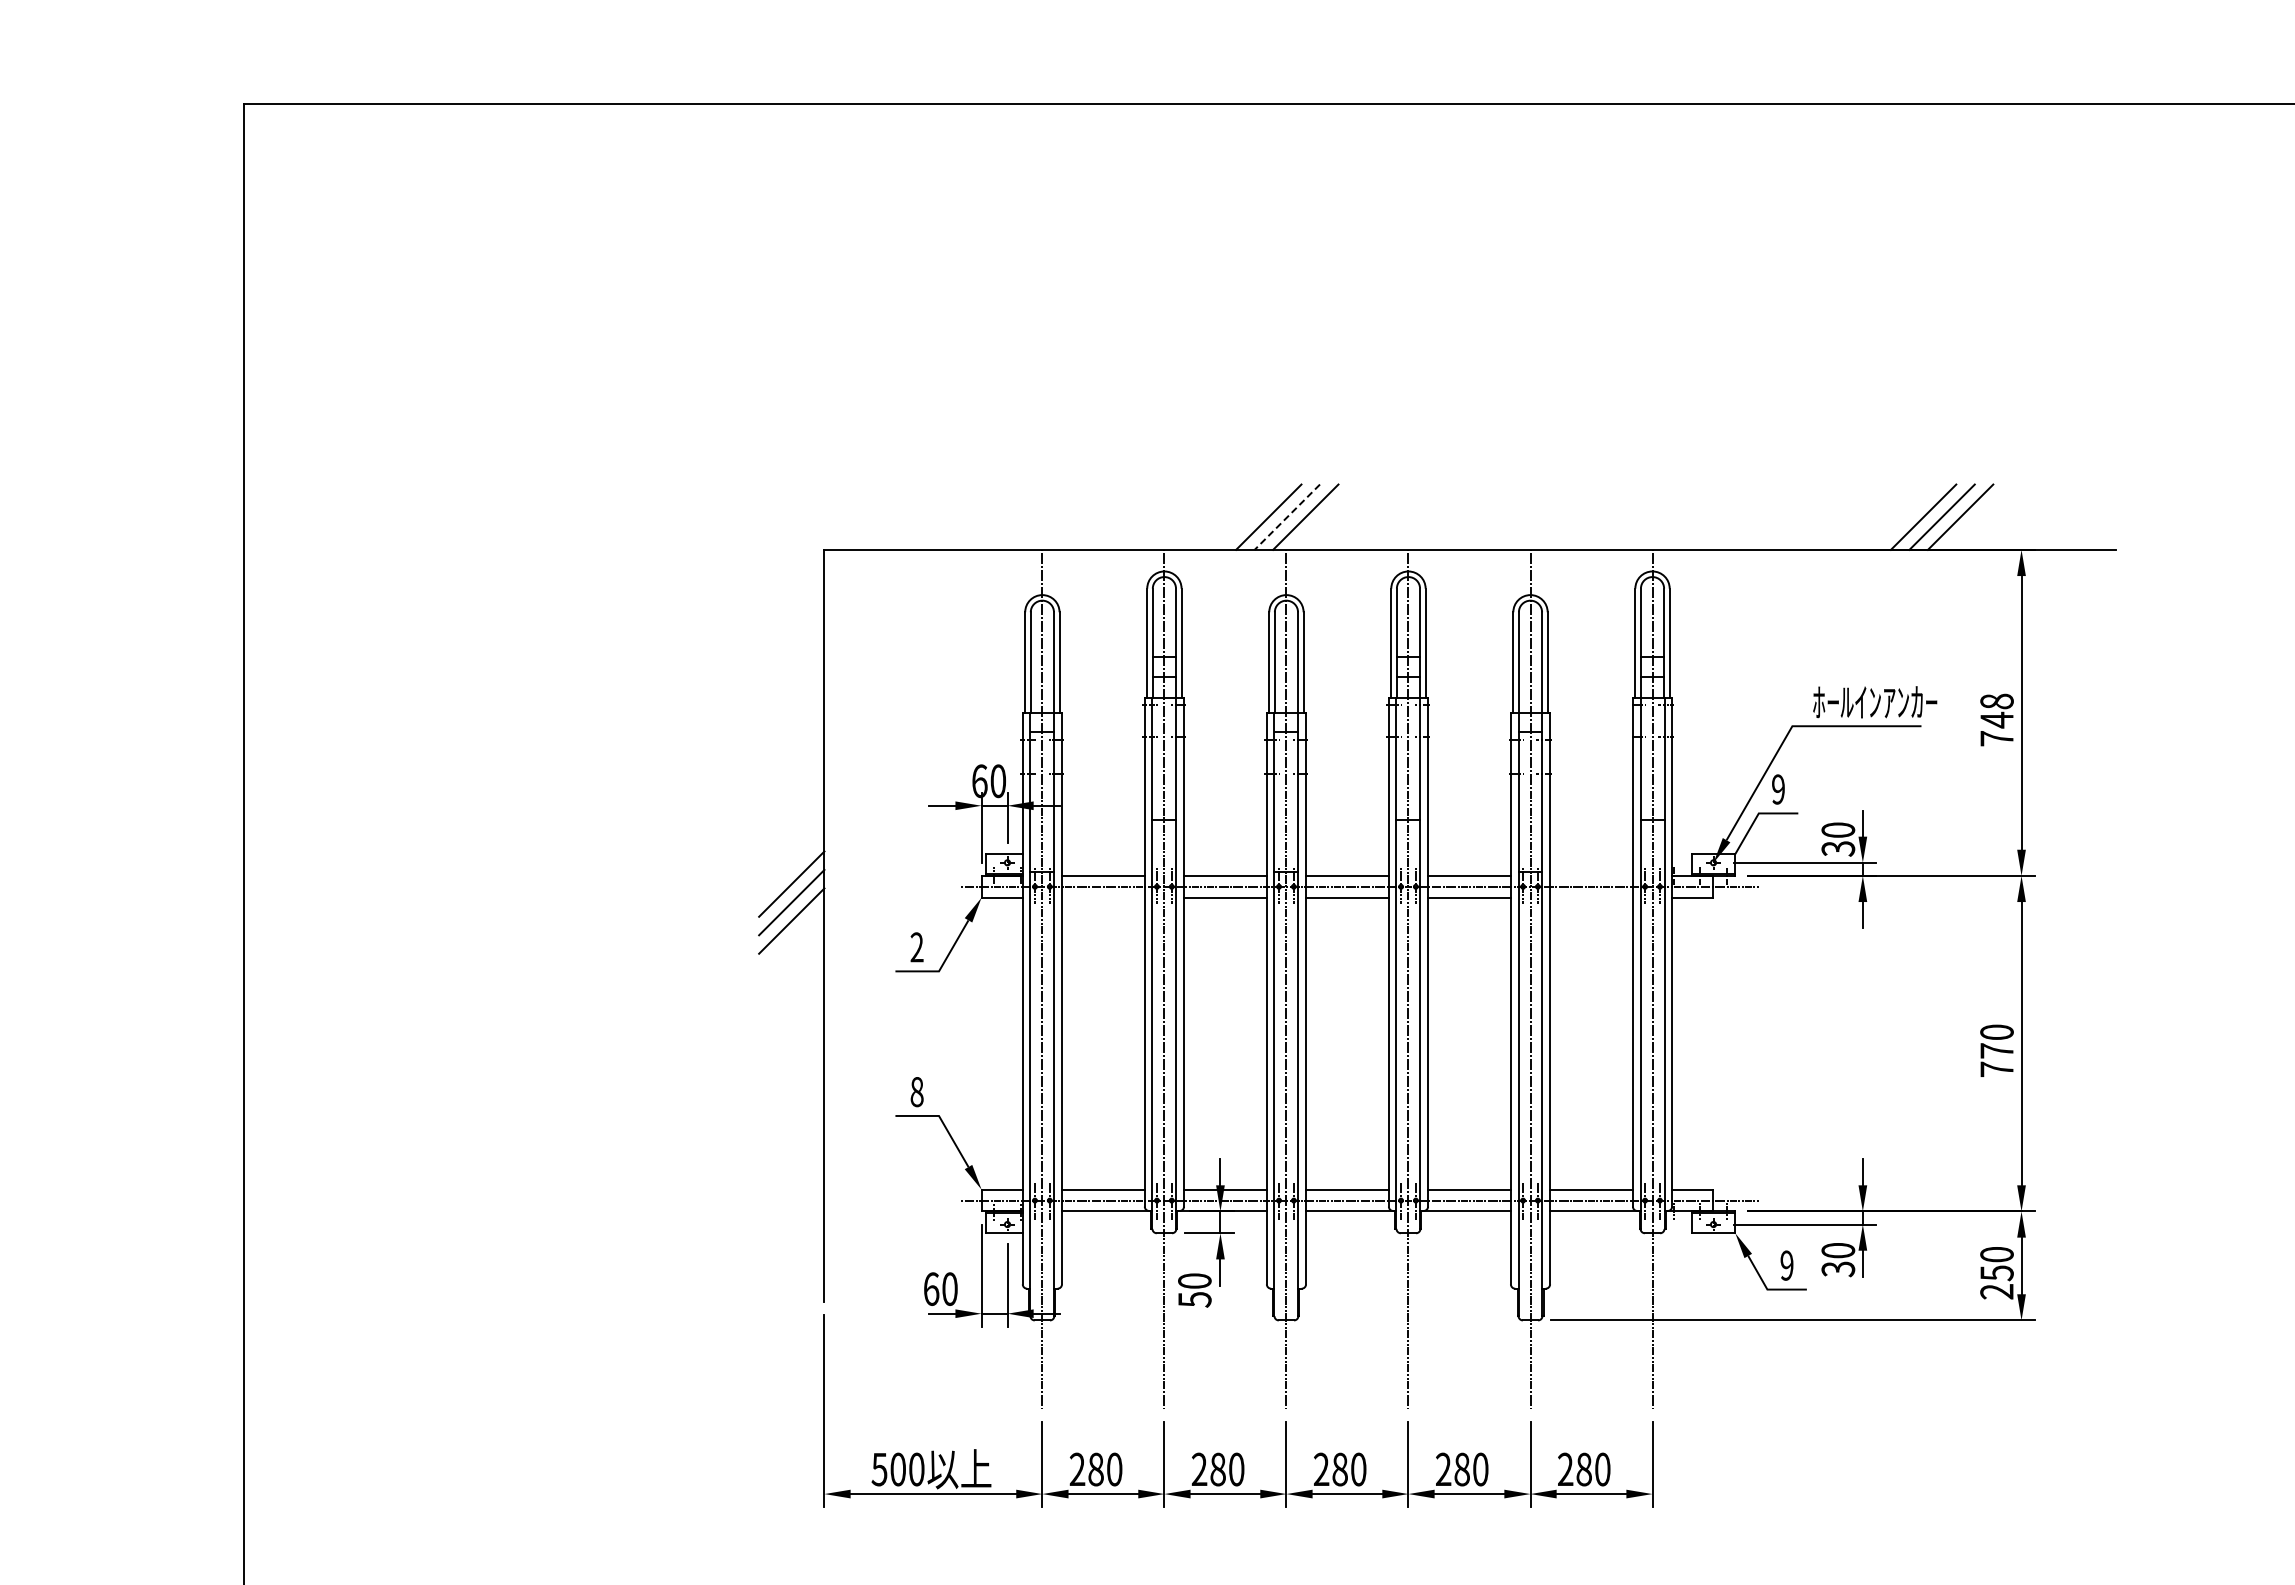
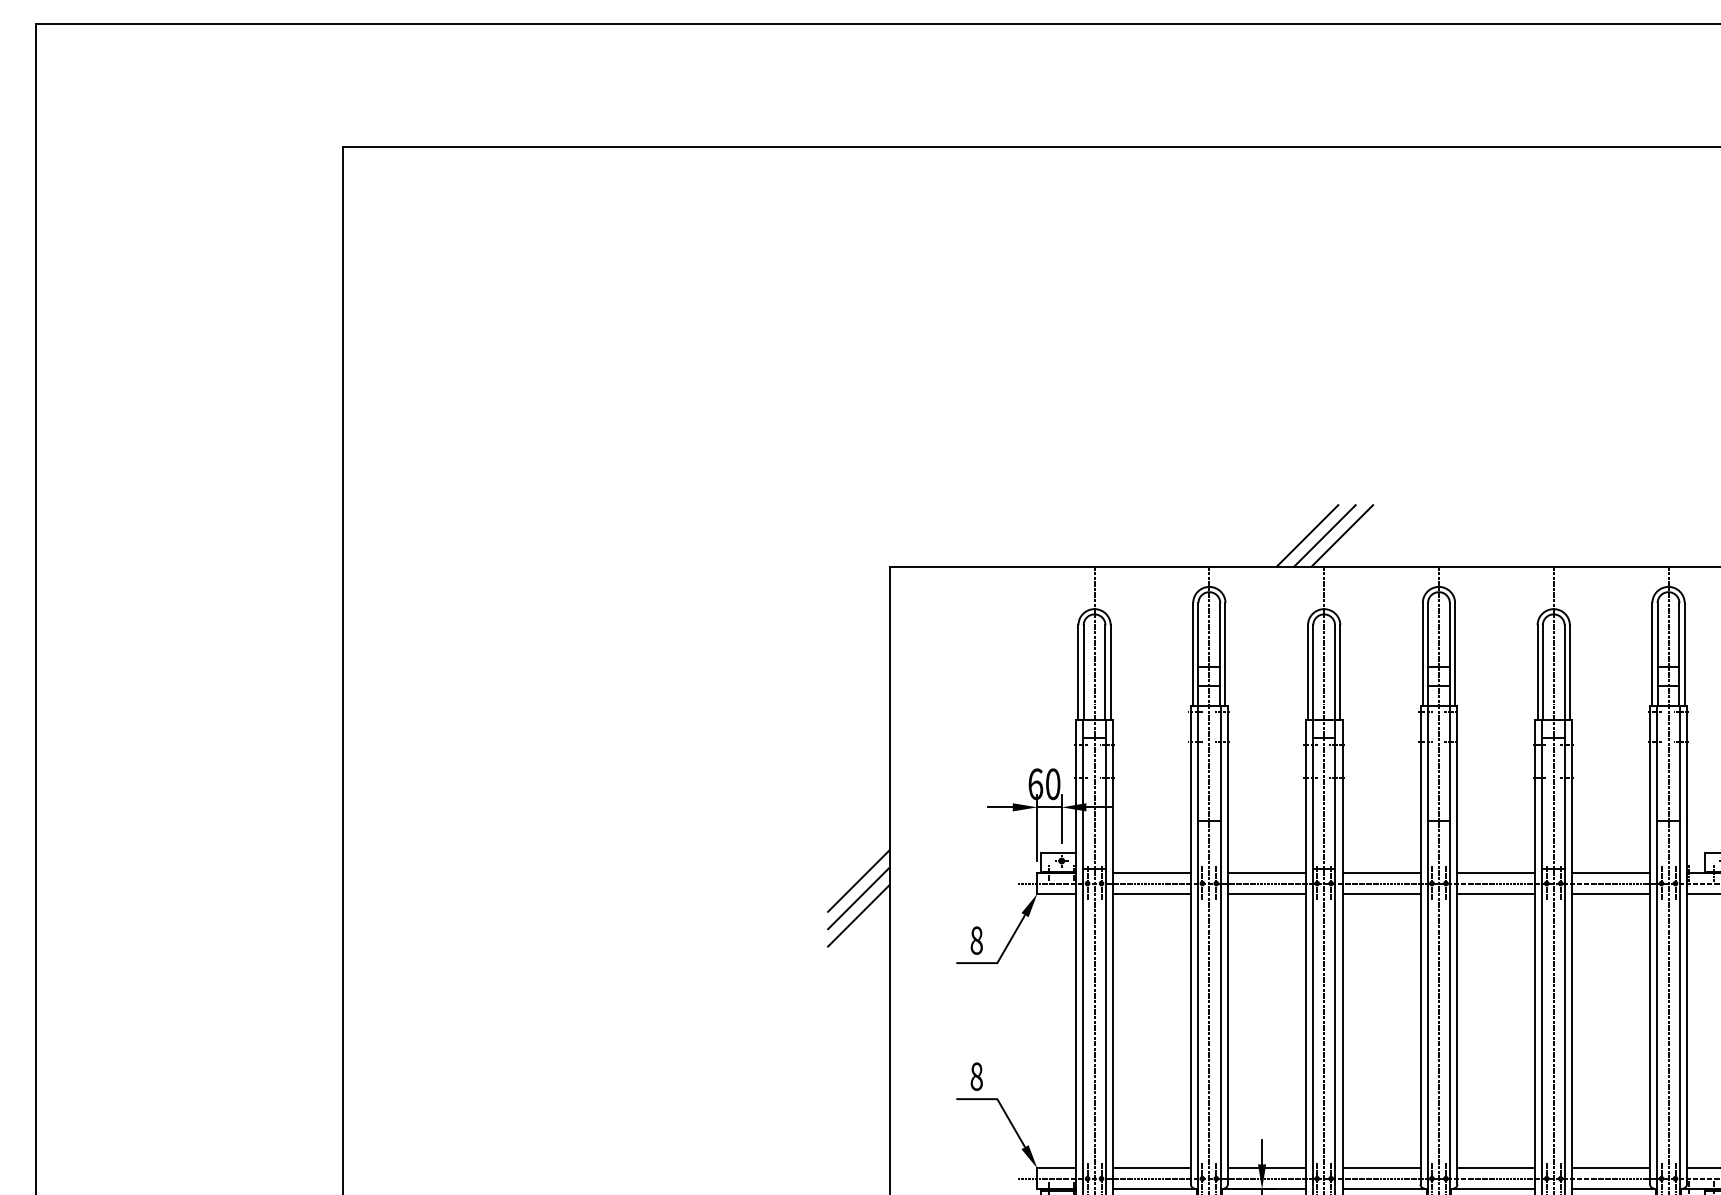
line: (1286, 517) -> (1324, 536), dashed -> solid
line: (1591, 875) -> (1611, 872), added
line: (1103, 897) -> (1152, 893), added
line: (1591, 897) -> (1611, 893), added
text: (916, 947) -> (976, 940), 2 -> 8

